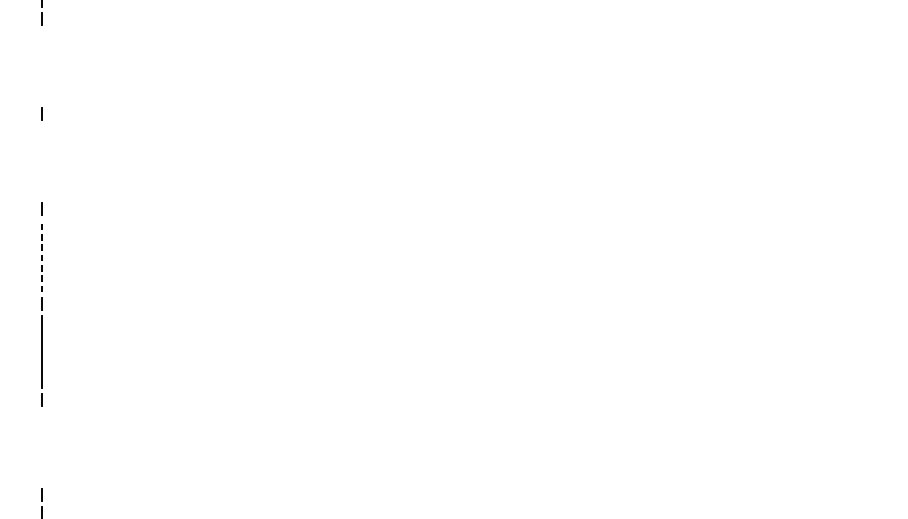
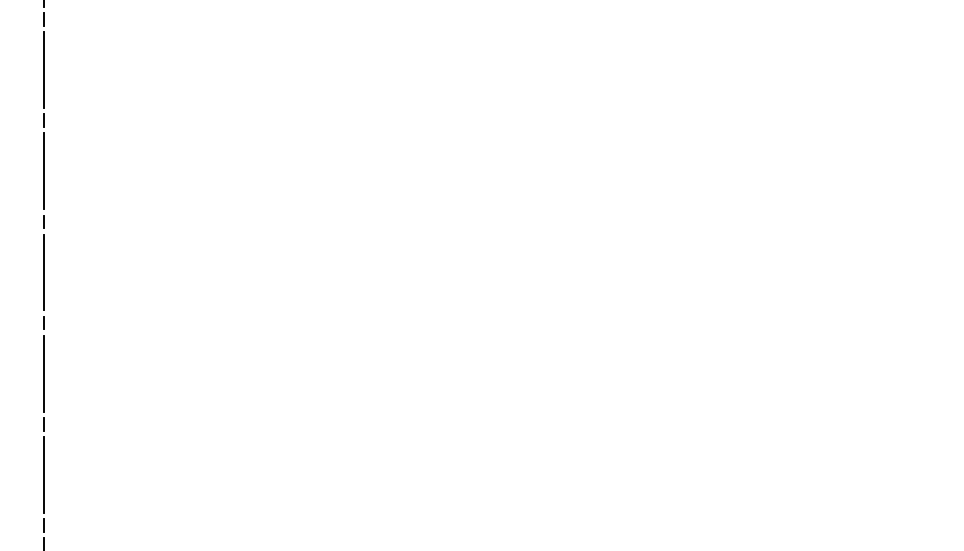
line: (42, 66) -> (44, 70), added
line: (42, 161) -> (44, 171), added
line: (42, 256) -> (44, 272), dashed -> solid
line: (42, 446) -> (44, 474), added

